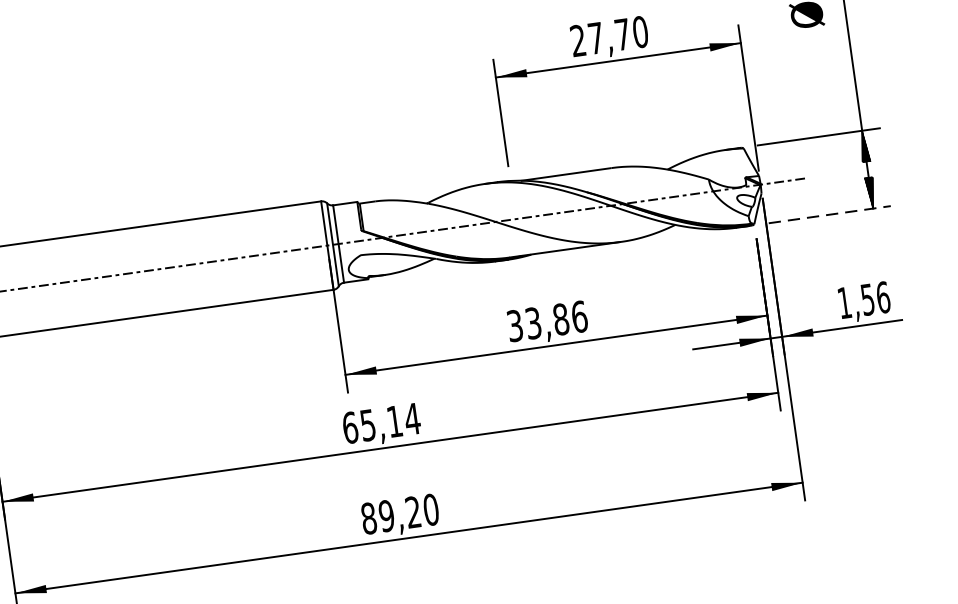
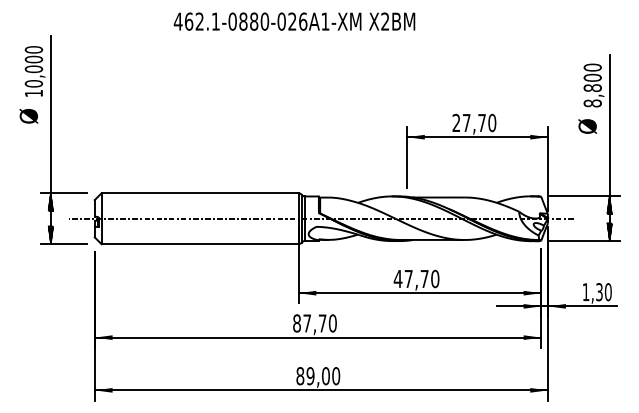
line: (831, 215) -> (585, 241), dashed -> solid
text: (874, 297) -> (603, 291), 1,56 -> 1,30
text: (546, 320) -> (416, 278), 33,86 -> 47,70
text: (382, 423) -> (315, 323), 65,14 -> 87,70
text: (412, 512) -> (325, 376), 89,20 -> 89,00

